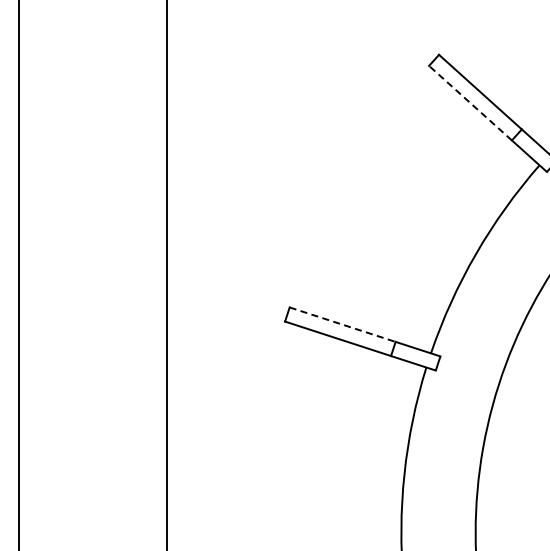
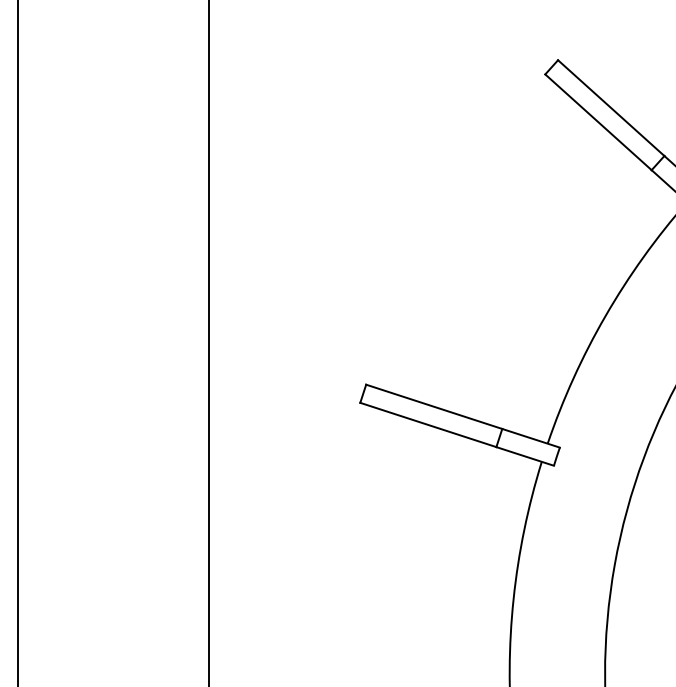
line: (470, 103) -> (598, 122), dashed -> solid
line: (342, 324) -> (434, 406), dashed -> solid

